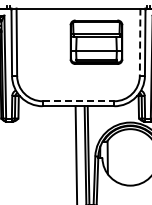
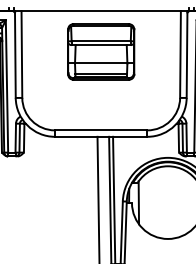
part: (96, 41) -> (101, 50), moved
line: (140, 42) -> (180, 54), dashed -> solid
line: (78, 101) -> (101, 130), dashed -> solid

